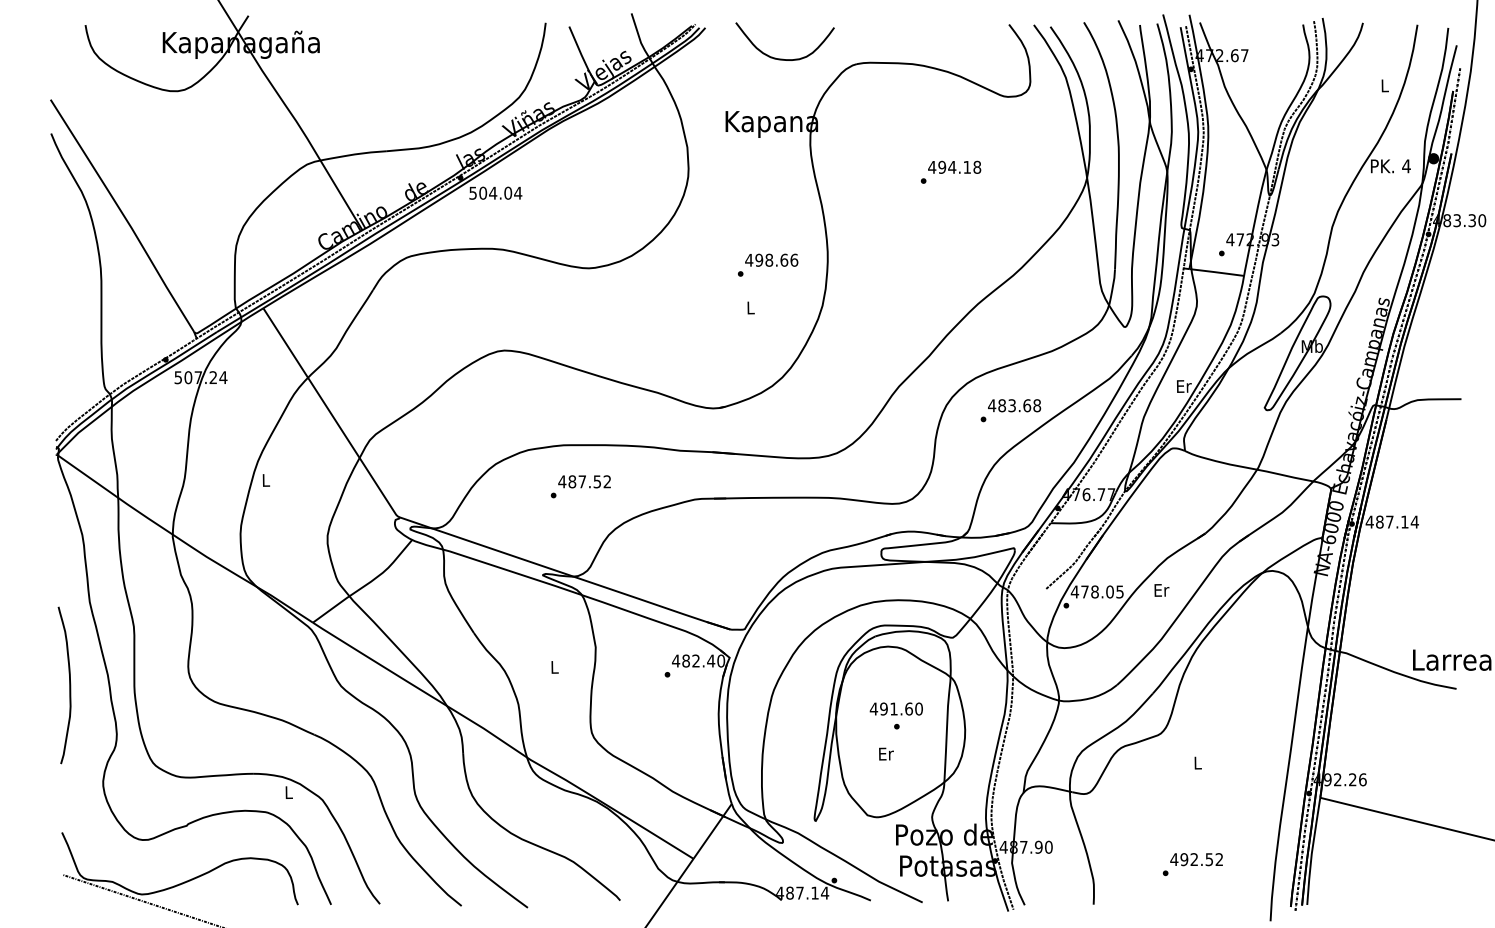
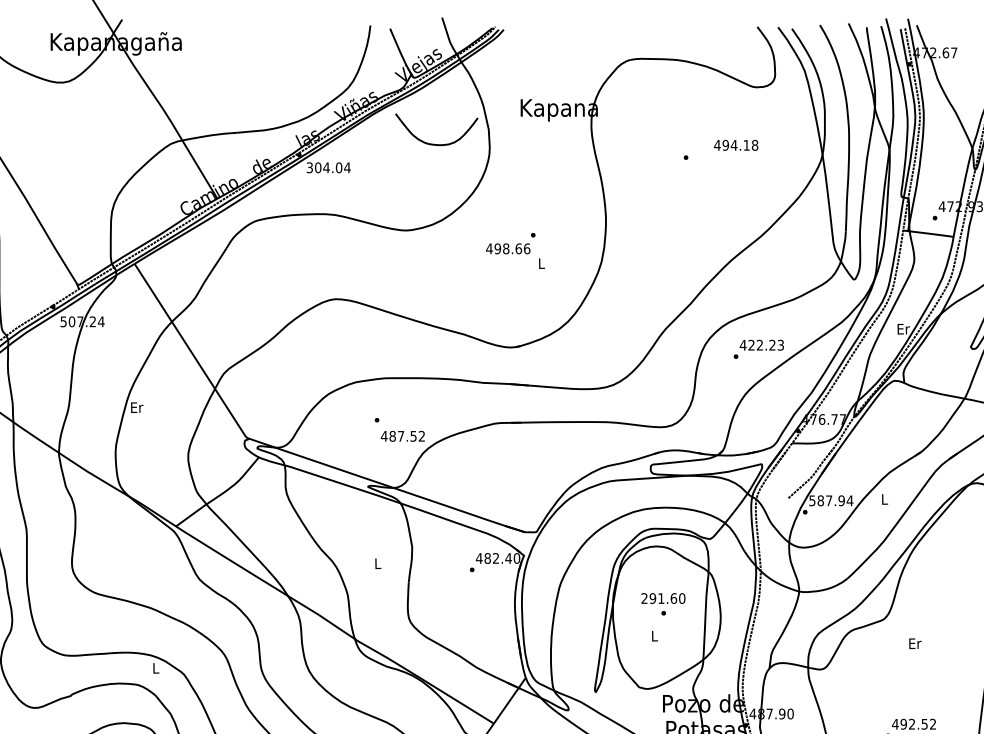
curve: (783, 58) -> (435, 143), moved
text: (954, 166) -> (736, 144), moved
text: (472, 192) -> (309, 167), 504.04 -> 304.04
text: (771, 259) -> (508, 248), moved
text: (1019, 405) -> (766, 345), 483.68 -> 422.23
text: (266, 480) -> (137, 407), L -> Er
text: (584, 481) -> (402, 436), moved
text: (1161, 590) -> (884, 499), Er -> L
text: (1097, 591) -> (831, 500), 478.05 -> 587.94
text: (873, 708) -> (644, 598), 491.60 -> 291.60
text: (886, 753) -> (655, 635), Er -> L
text: (1197, 762) -> (914, 643), L -> Er

